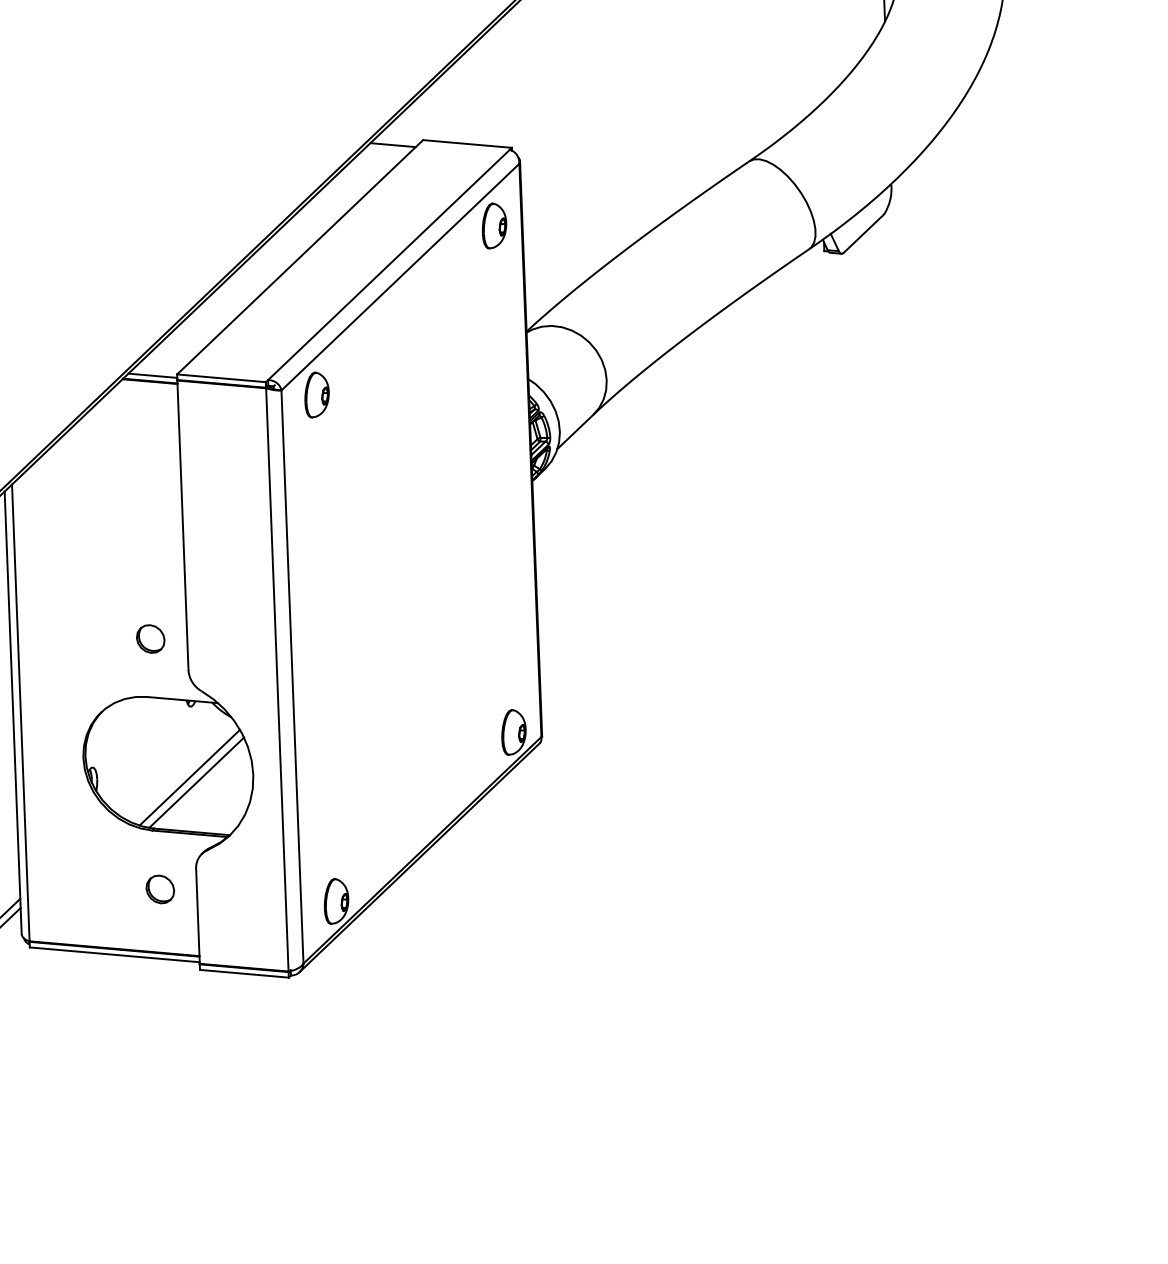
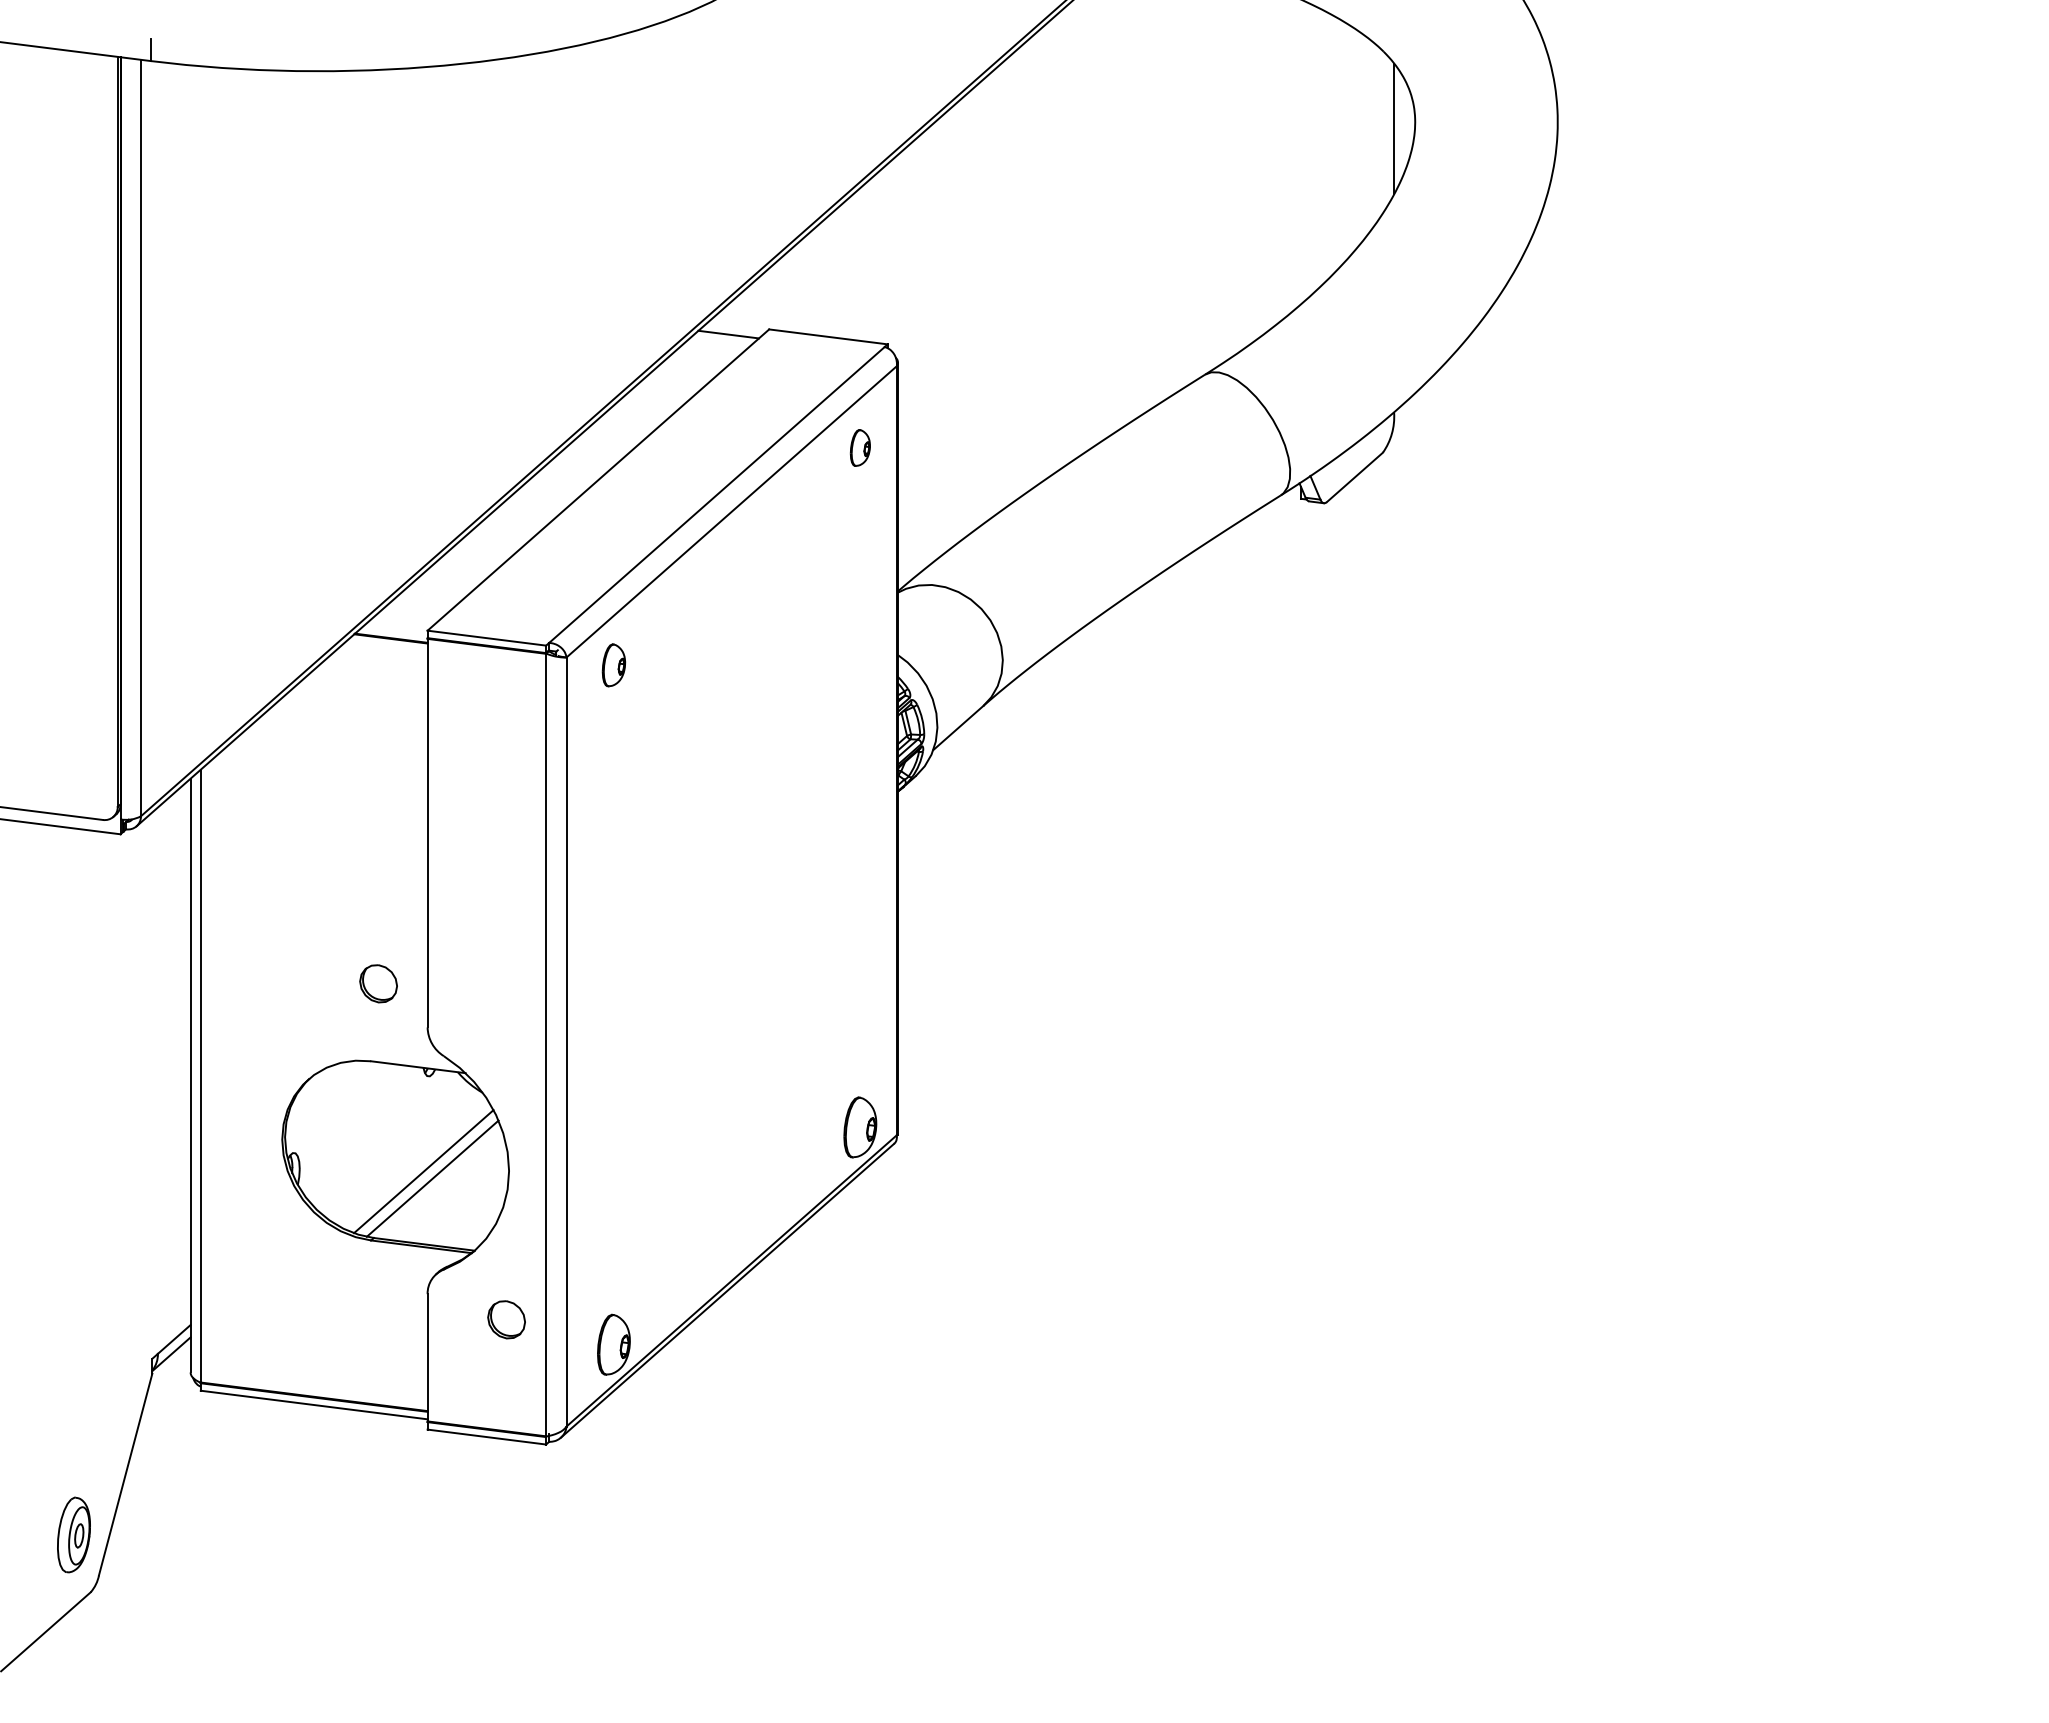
part: (494, 225) -> (860, 447), size x0.6
line: (152, 375) -> (394, 631), removed
part: (316, 395) -> (613, 665), size x0.7
part: (160, 889) -> (506, 1319), moved

